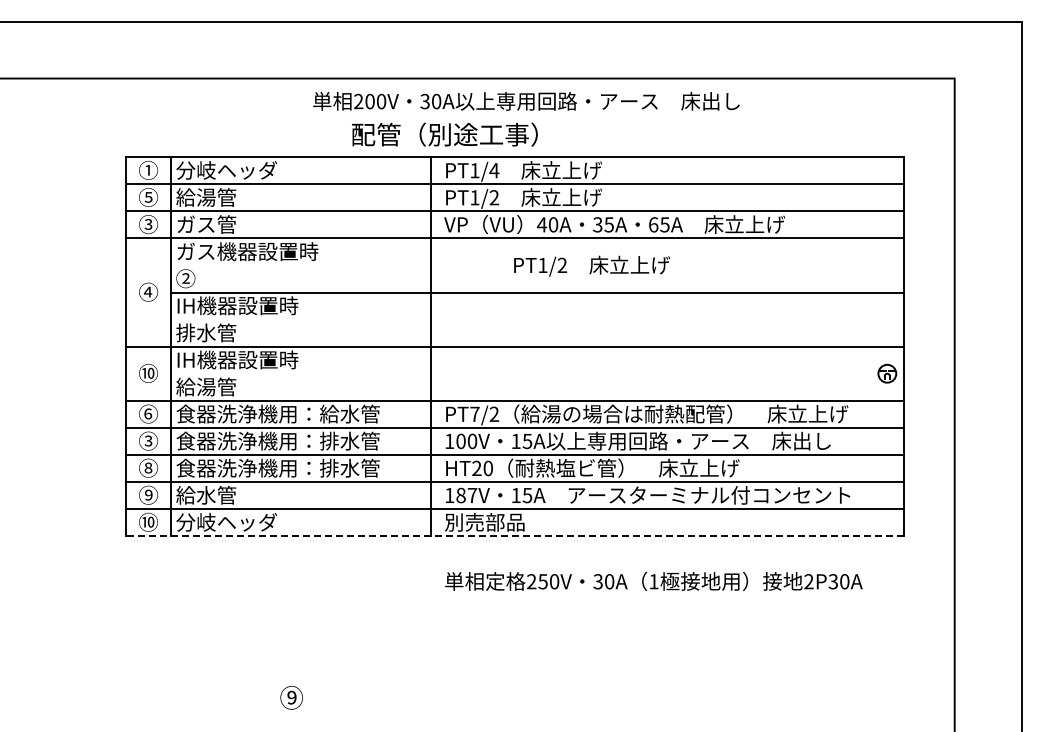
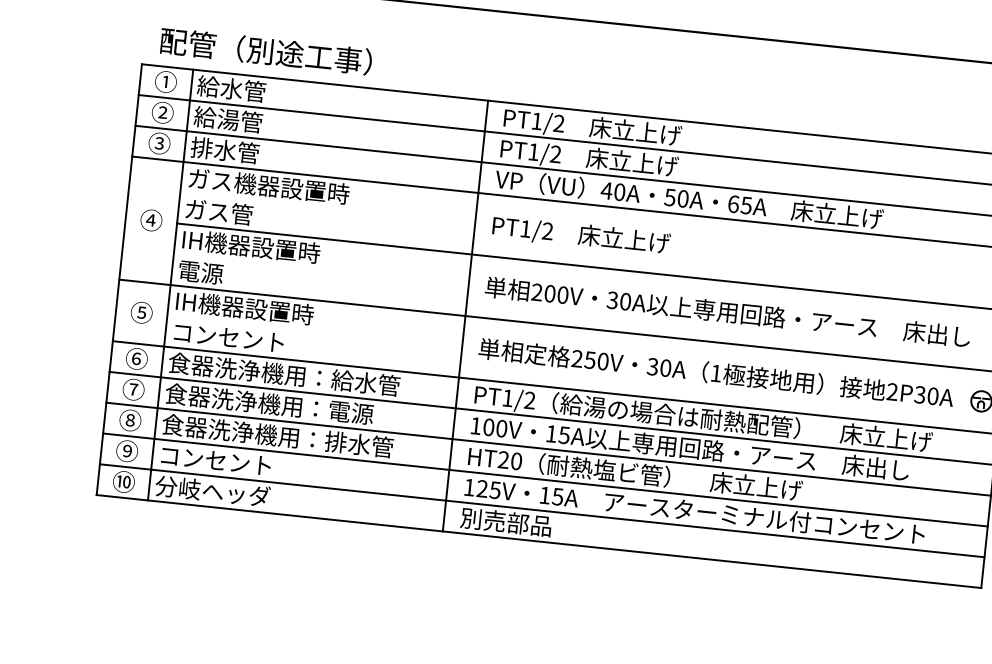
text: (526, 101) -> (727, 312), moved
text: (444, 134) -> (265, 51), moved
text: (226, 170) -> (254, 91), 分岐ヘッダ -> 給水管
text: (494, 170) -> (559, 123), PT1/4 -> PT1/2
text: (148, 196) -> (162, 111), ⑤ -> ②
text: (195, 224) -> (212, 149), ガス管 -> 排水管
text: (603, 224) -> (676, 197), 35A -> 50A
text: (592, 265) -> (581, 235), moved
text: (206, 278) -> (218, 211), ② -> ガス管
text: (206, 332) -> (212, 273), 排水管 -> 電源
text: (148, 372) -> (141, 311), ⑩ -> ⑤
text: (225, 386) -> (227, 336), 給湯管 -> コンセント
text: (474, 413) -> (507, 397), PT7/2 -> PT1/2
text: (148, 440) -> (133, 388), ③ -> ⑦
text: (349, 440) -> (362, 413), 食器洗浄機用：排水管 -> 食器洗浄機用：電源
text: (225, 494) -> (214, 459), 給水管 -> コンセント
text: (466, 495) -> (488, 489), 187V -> 125V
line: (514, 536) -> (538, 541), dashed -> solid
text: (653, 581) -> (715, 373), moved

